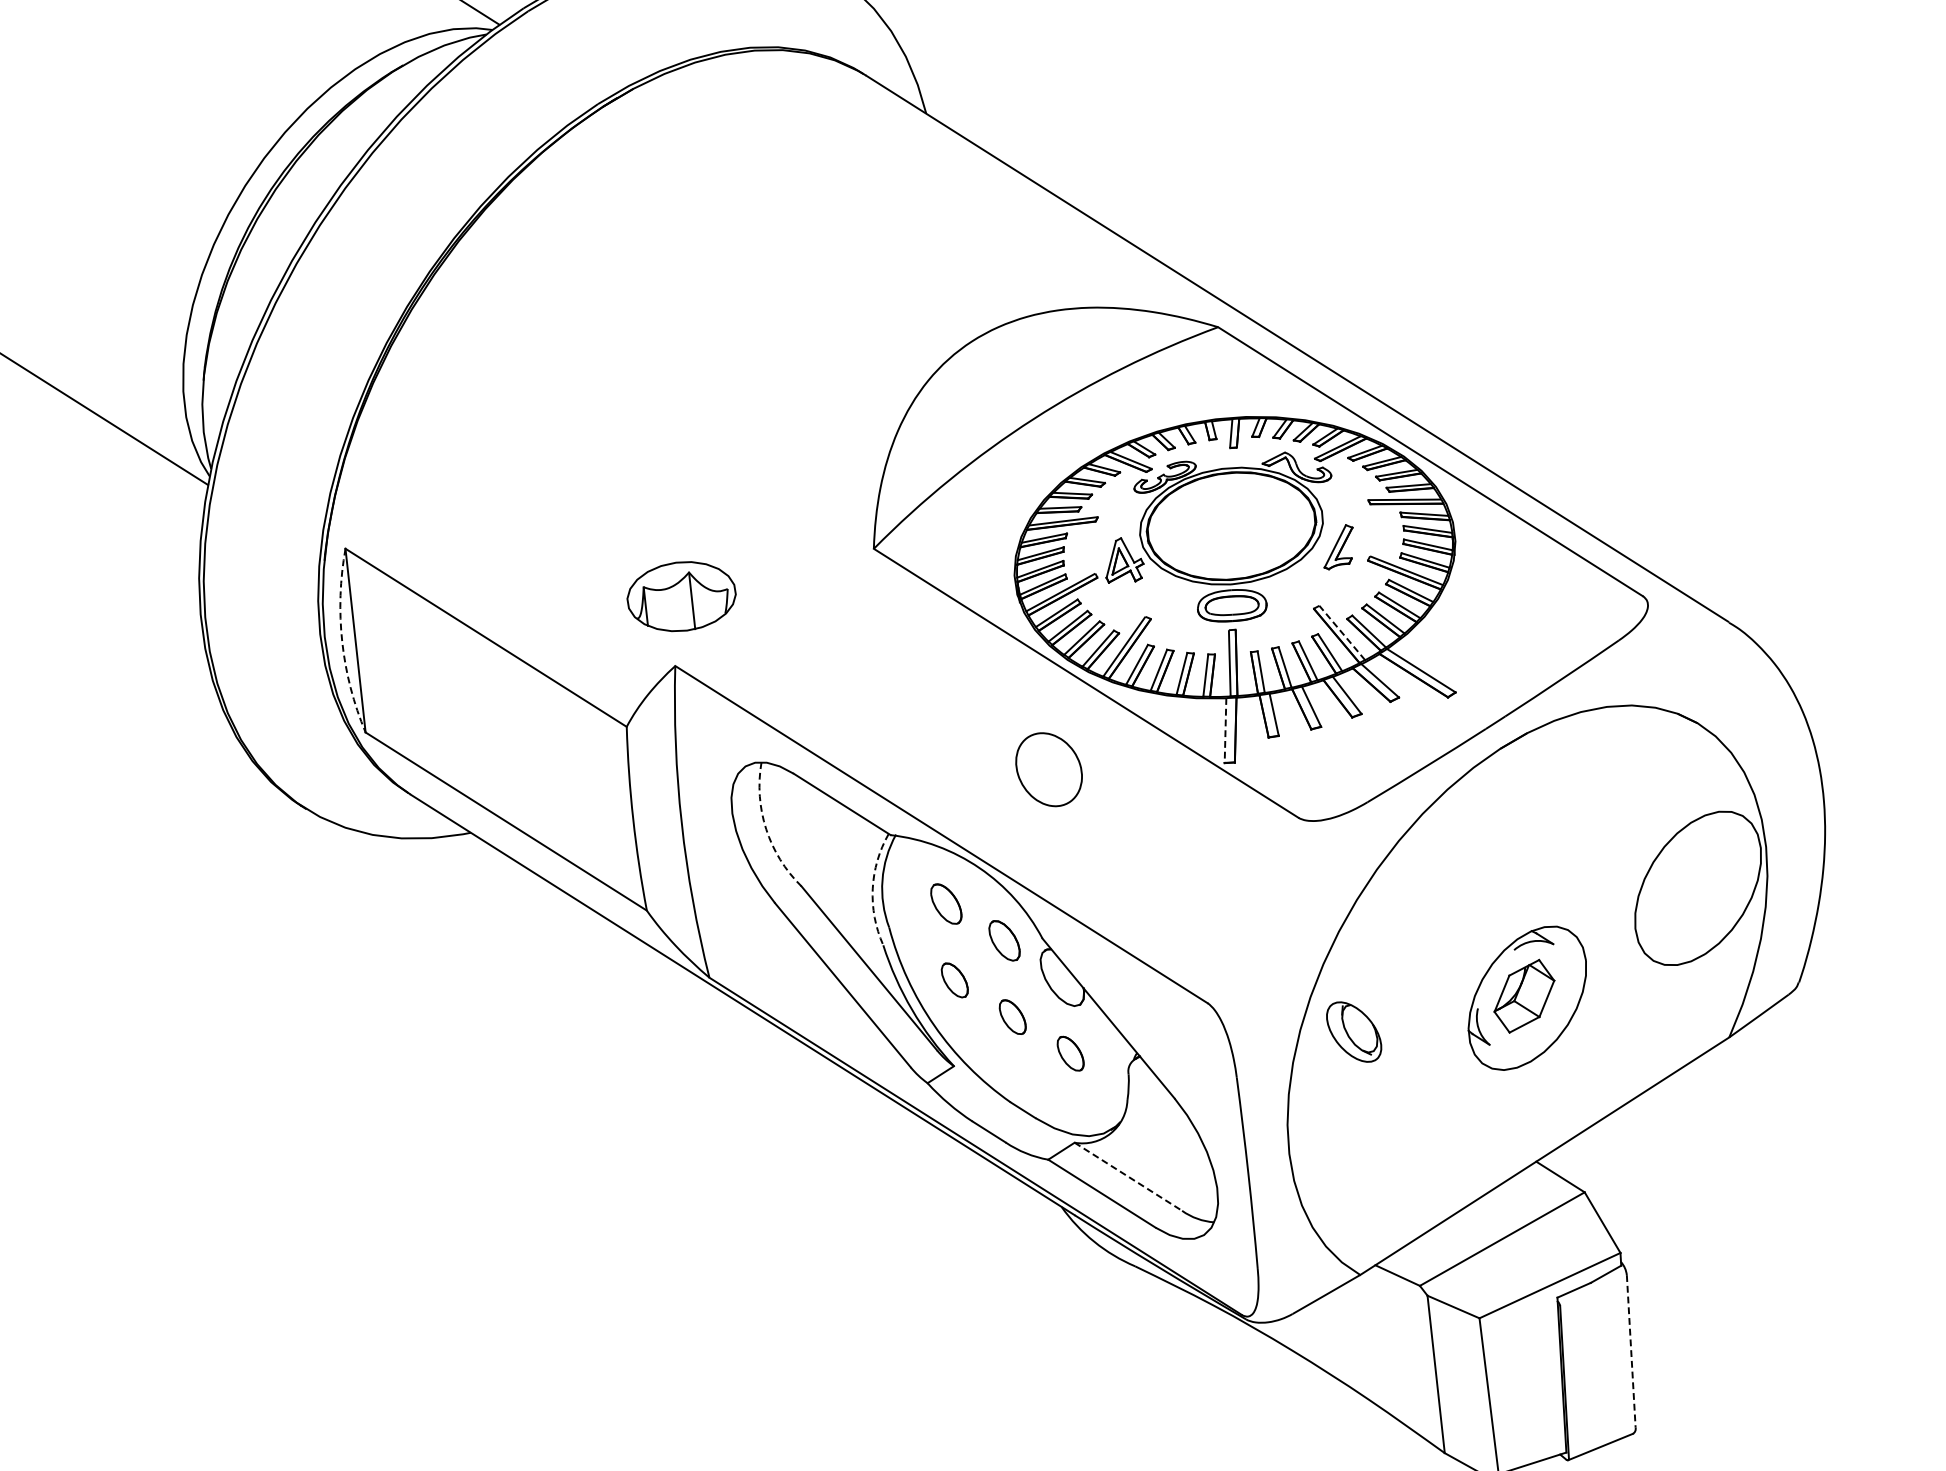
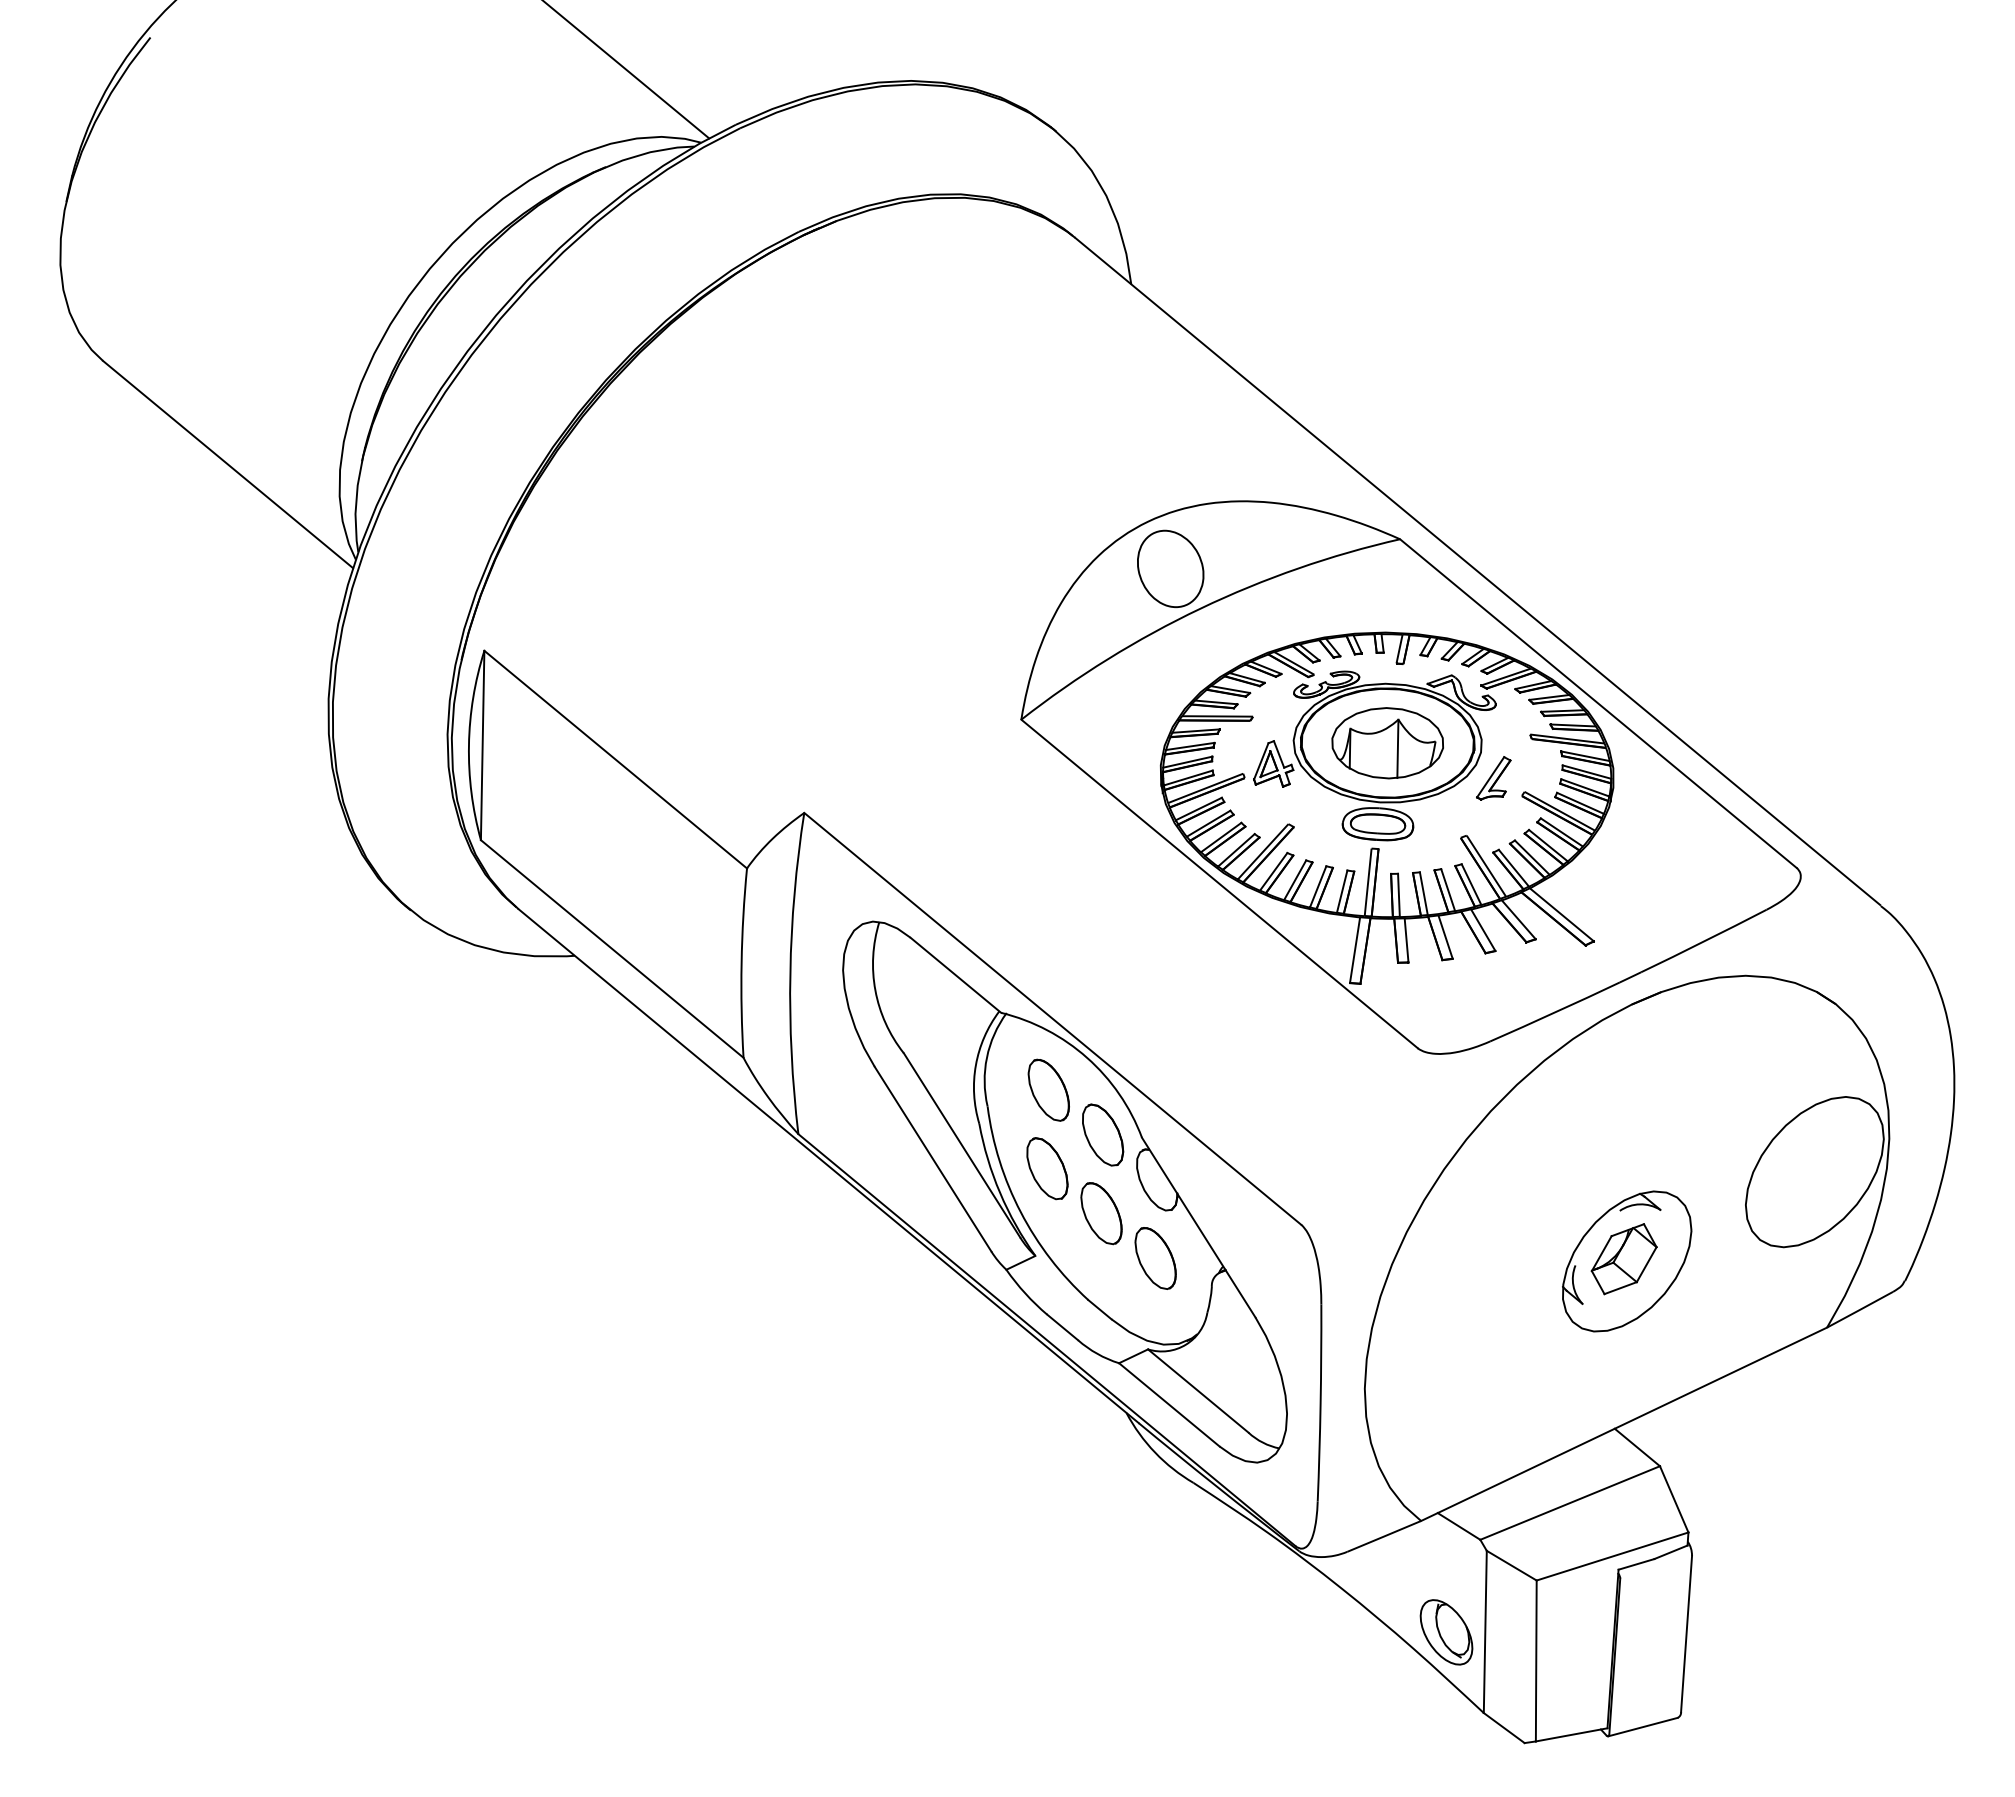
part: (681, 596) -> (1387, 743), moved
line: (1342, 633) -> (1486, 866), dashed -> solid
arc: (341, 642) -> (468, 745), dashed -> solid
line: (1225, 730) -> (1355, 950), dashed -> solid
part: (1048, 769) -> (1170, 568), moved
arc: (766, 829) -> (875, 990), dashed -> solid
arc: (872, 889) -> (975, 1065), dashed -> solid
part: (946, 903) -> (1048, 1089), size x1.43
part: (1004, 940) -> (1103, 1134), size x1.43
part: (954, 980) -> (1047, 1168), size x1.67
part: (1012, 1016) -> (1101, 1213), size x1.67
part: (1354, 1032) -> (1446, 1632), moved
part: (1070, 1053) -> (1155, 1258), size x1.67
line: (1128, 1177) -> (1198, 1391), dashed -> solid
line: (1631, 1351) -> (1686, 1634), dashed -> solid

